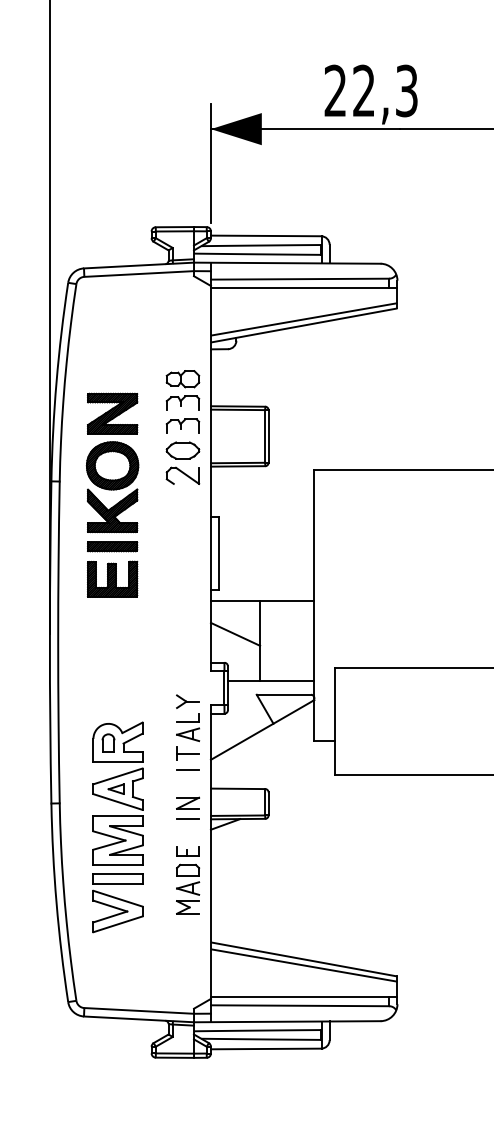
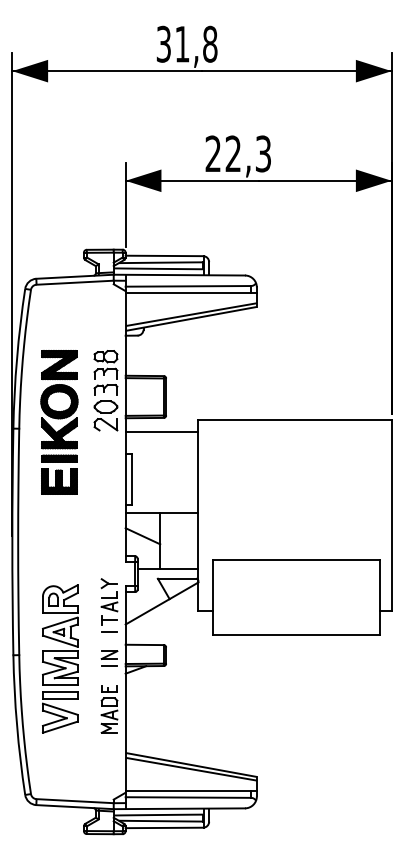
line: (261, 486) -> (161, 432), added
part: (112, 495) -> (59, 422), moved
part: (118, 826) -> (60, 658), moved

